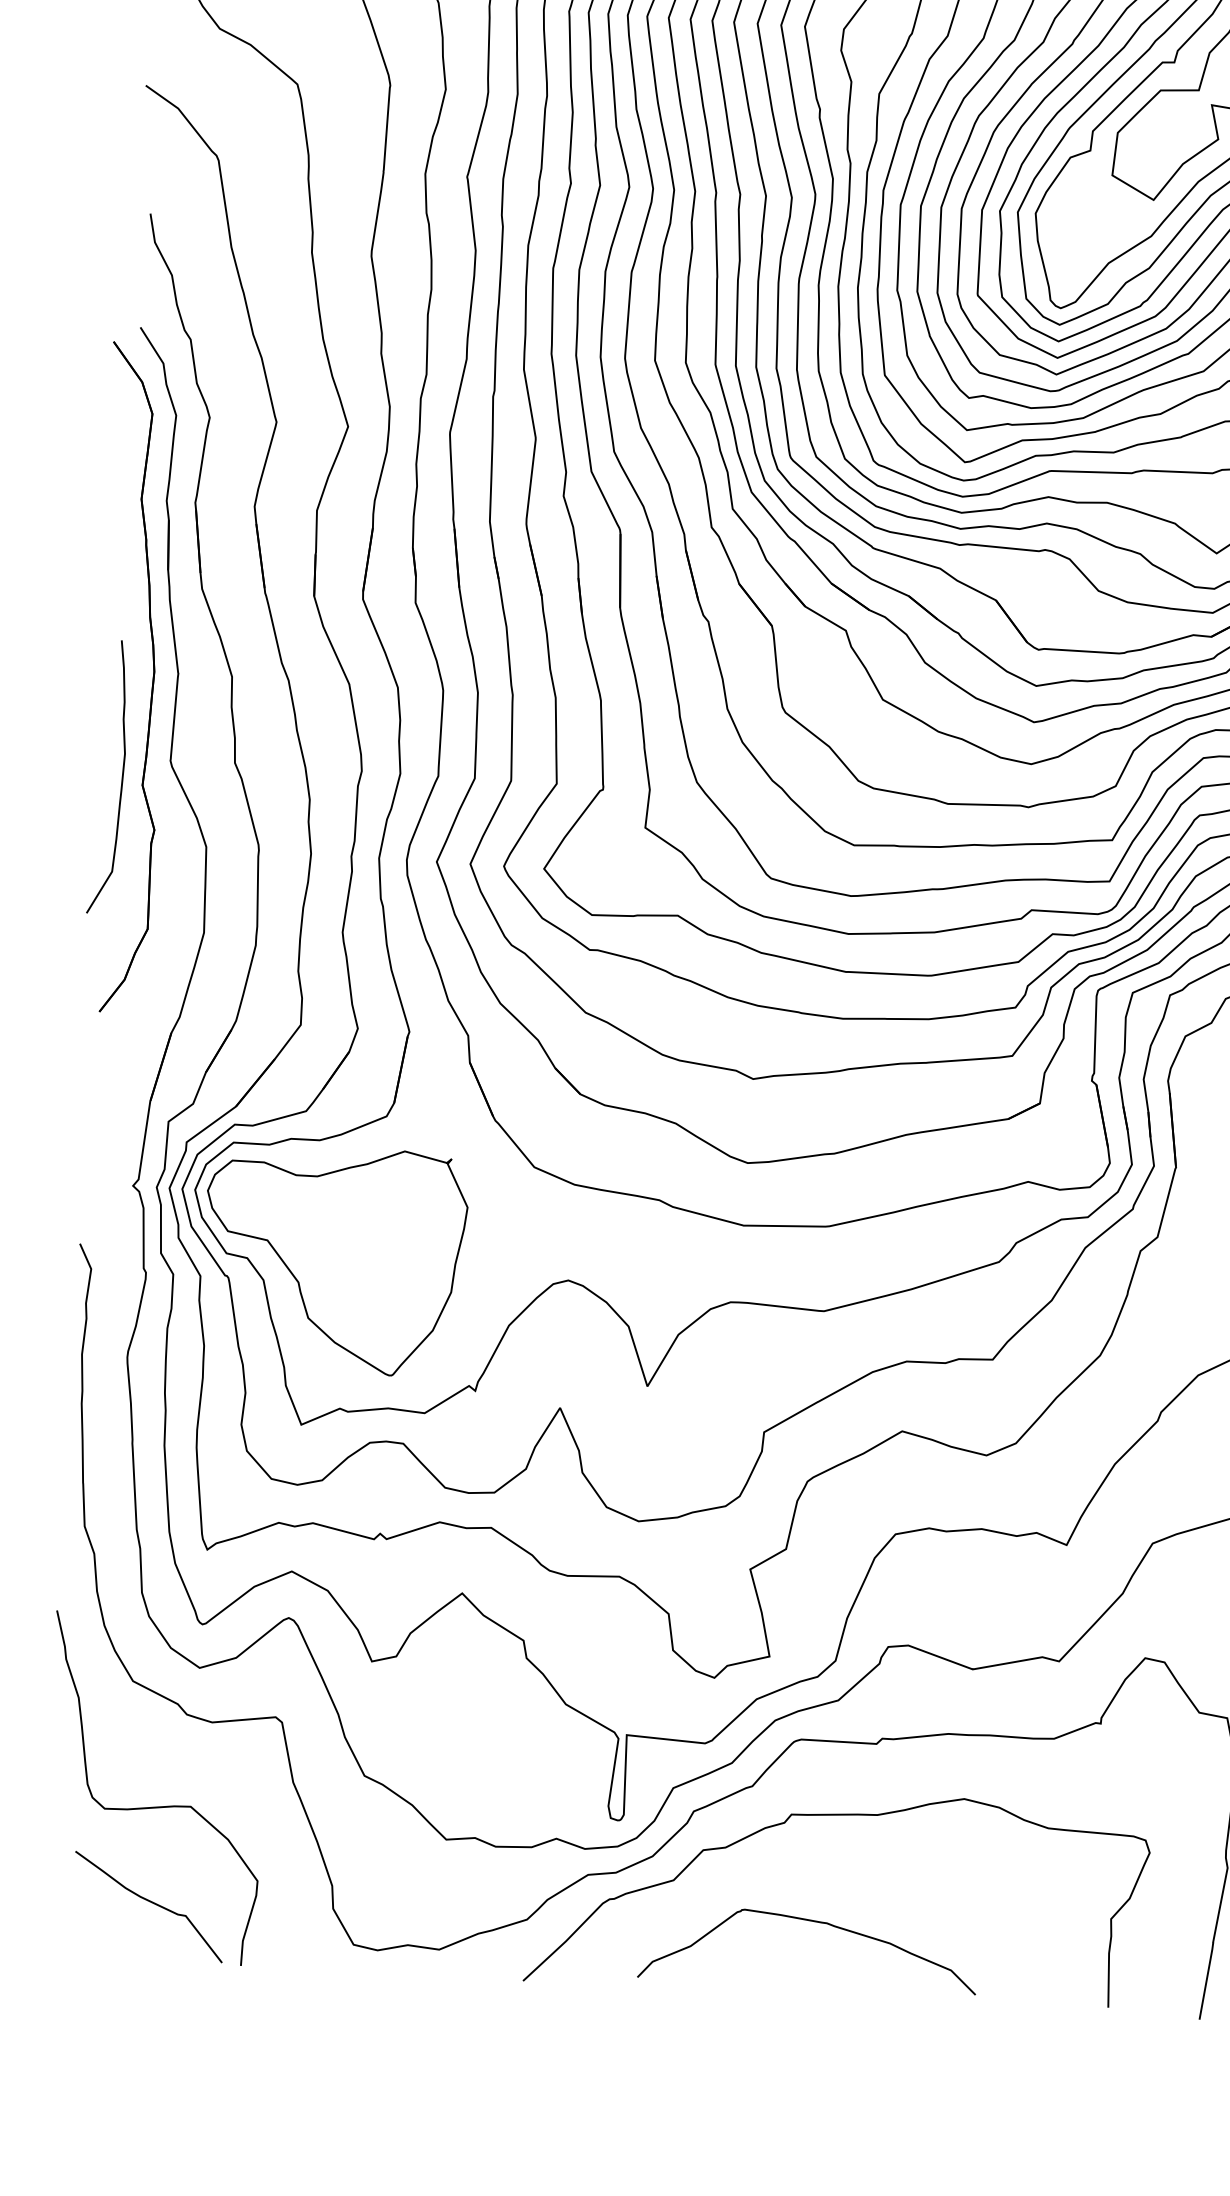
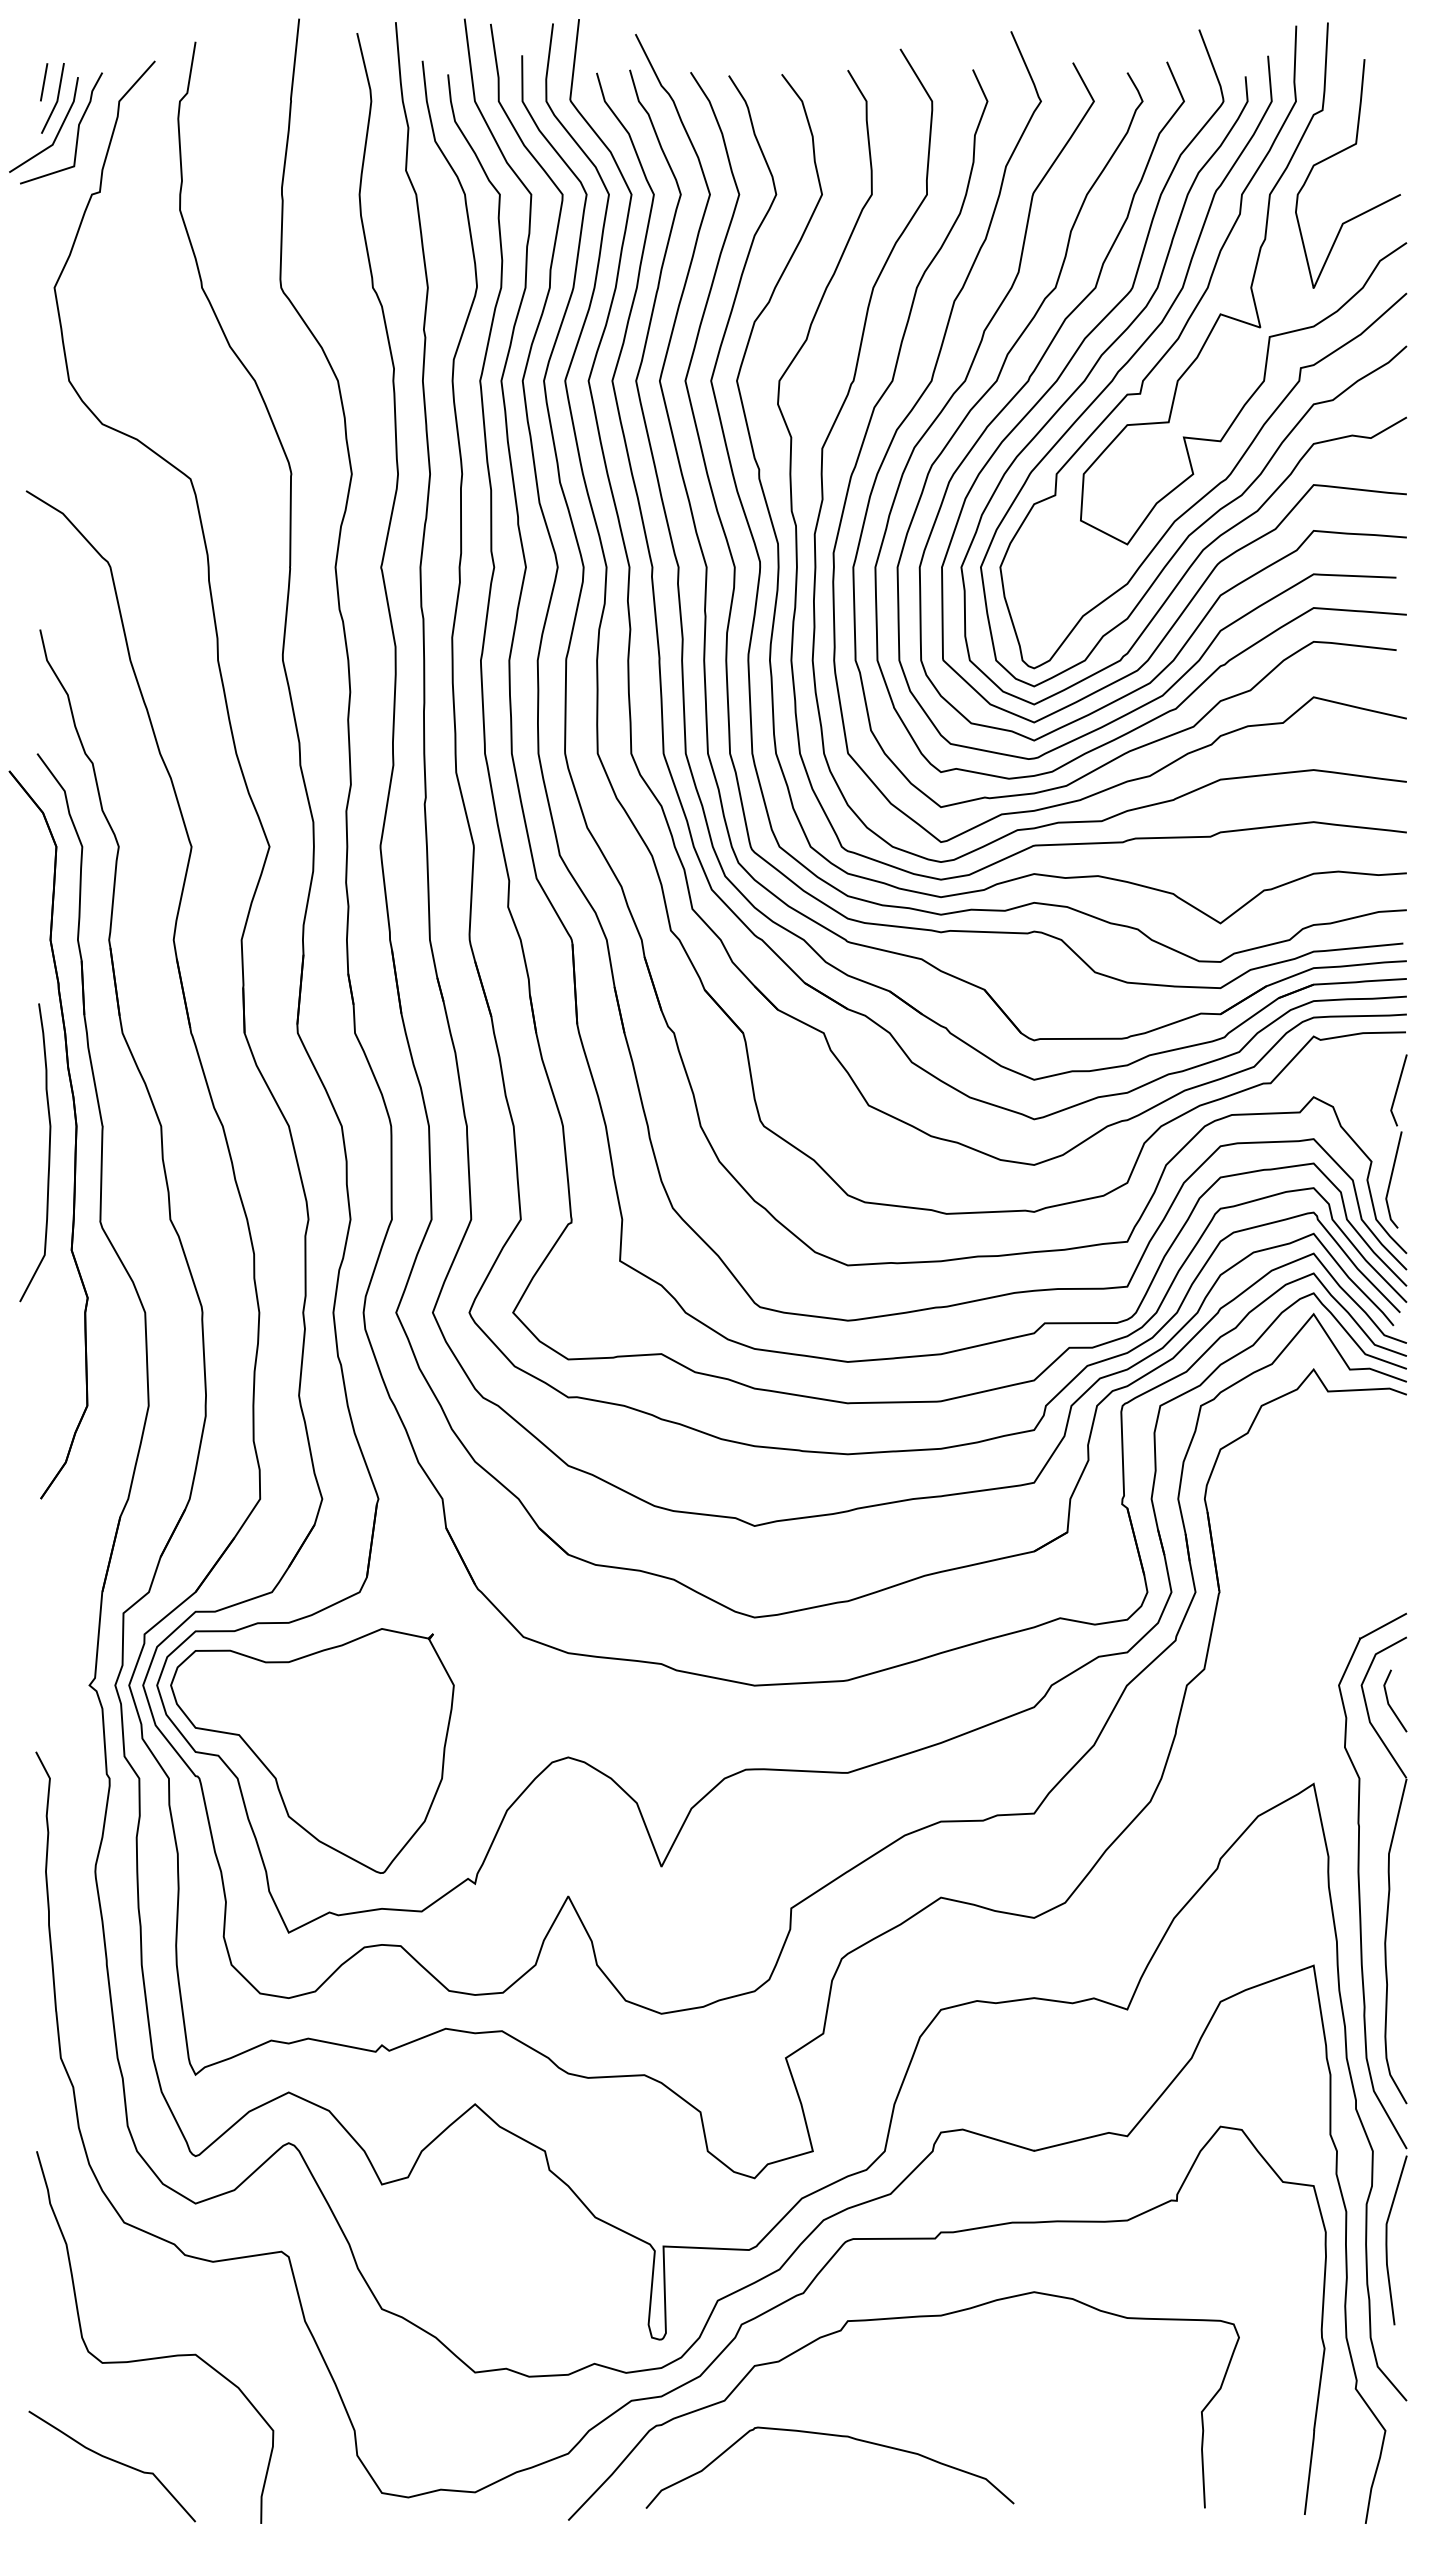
curve: (121, 777) -> (48, 1152), moved
curve: (150, 1902) -> (113, 2461), moved
curve: (814, 1922) -> (834, 2436), moved

